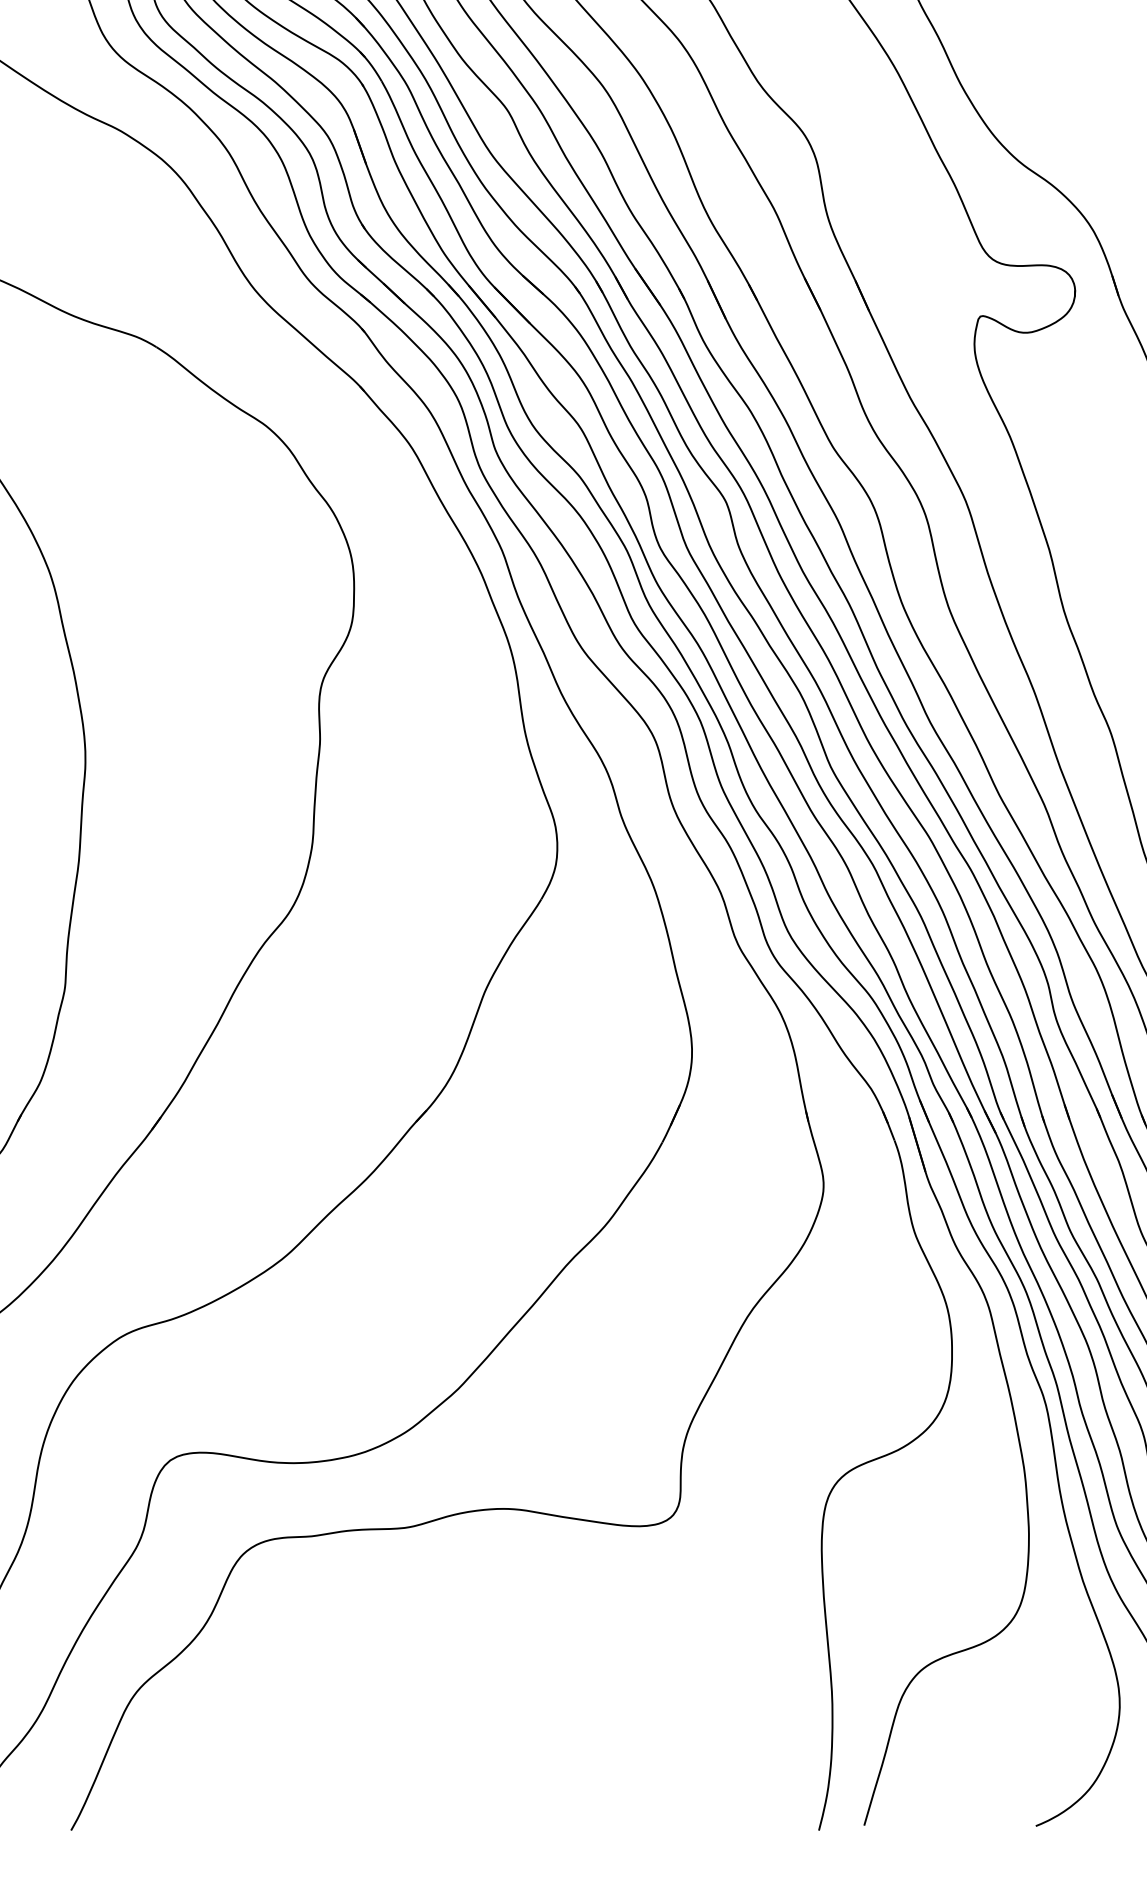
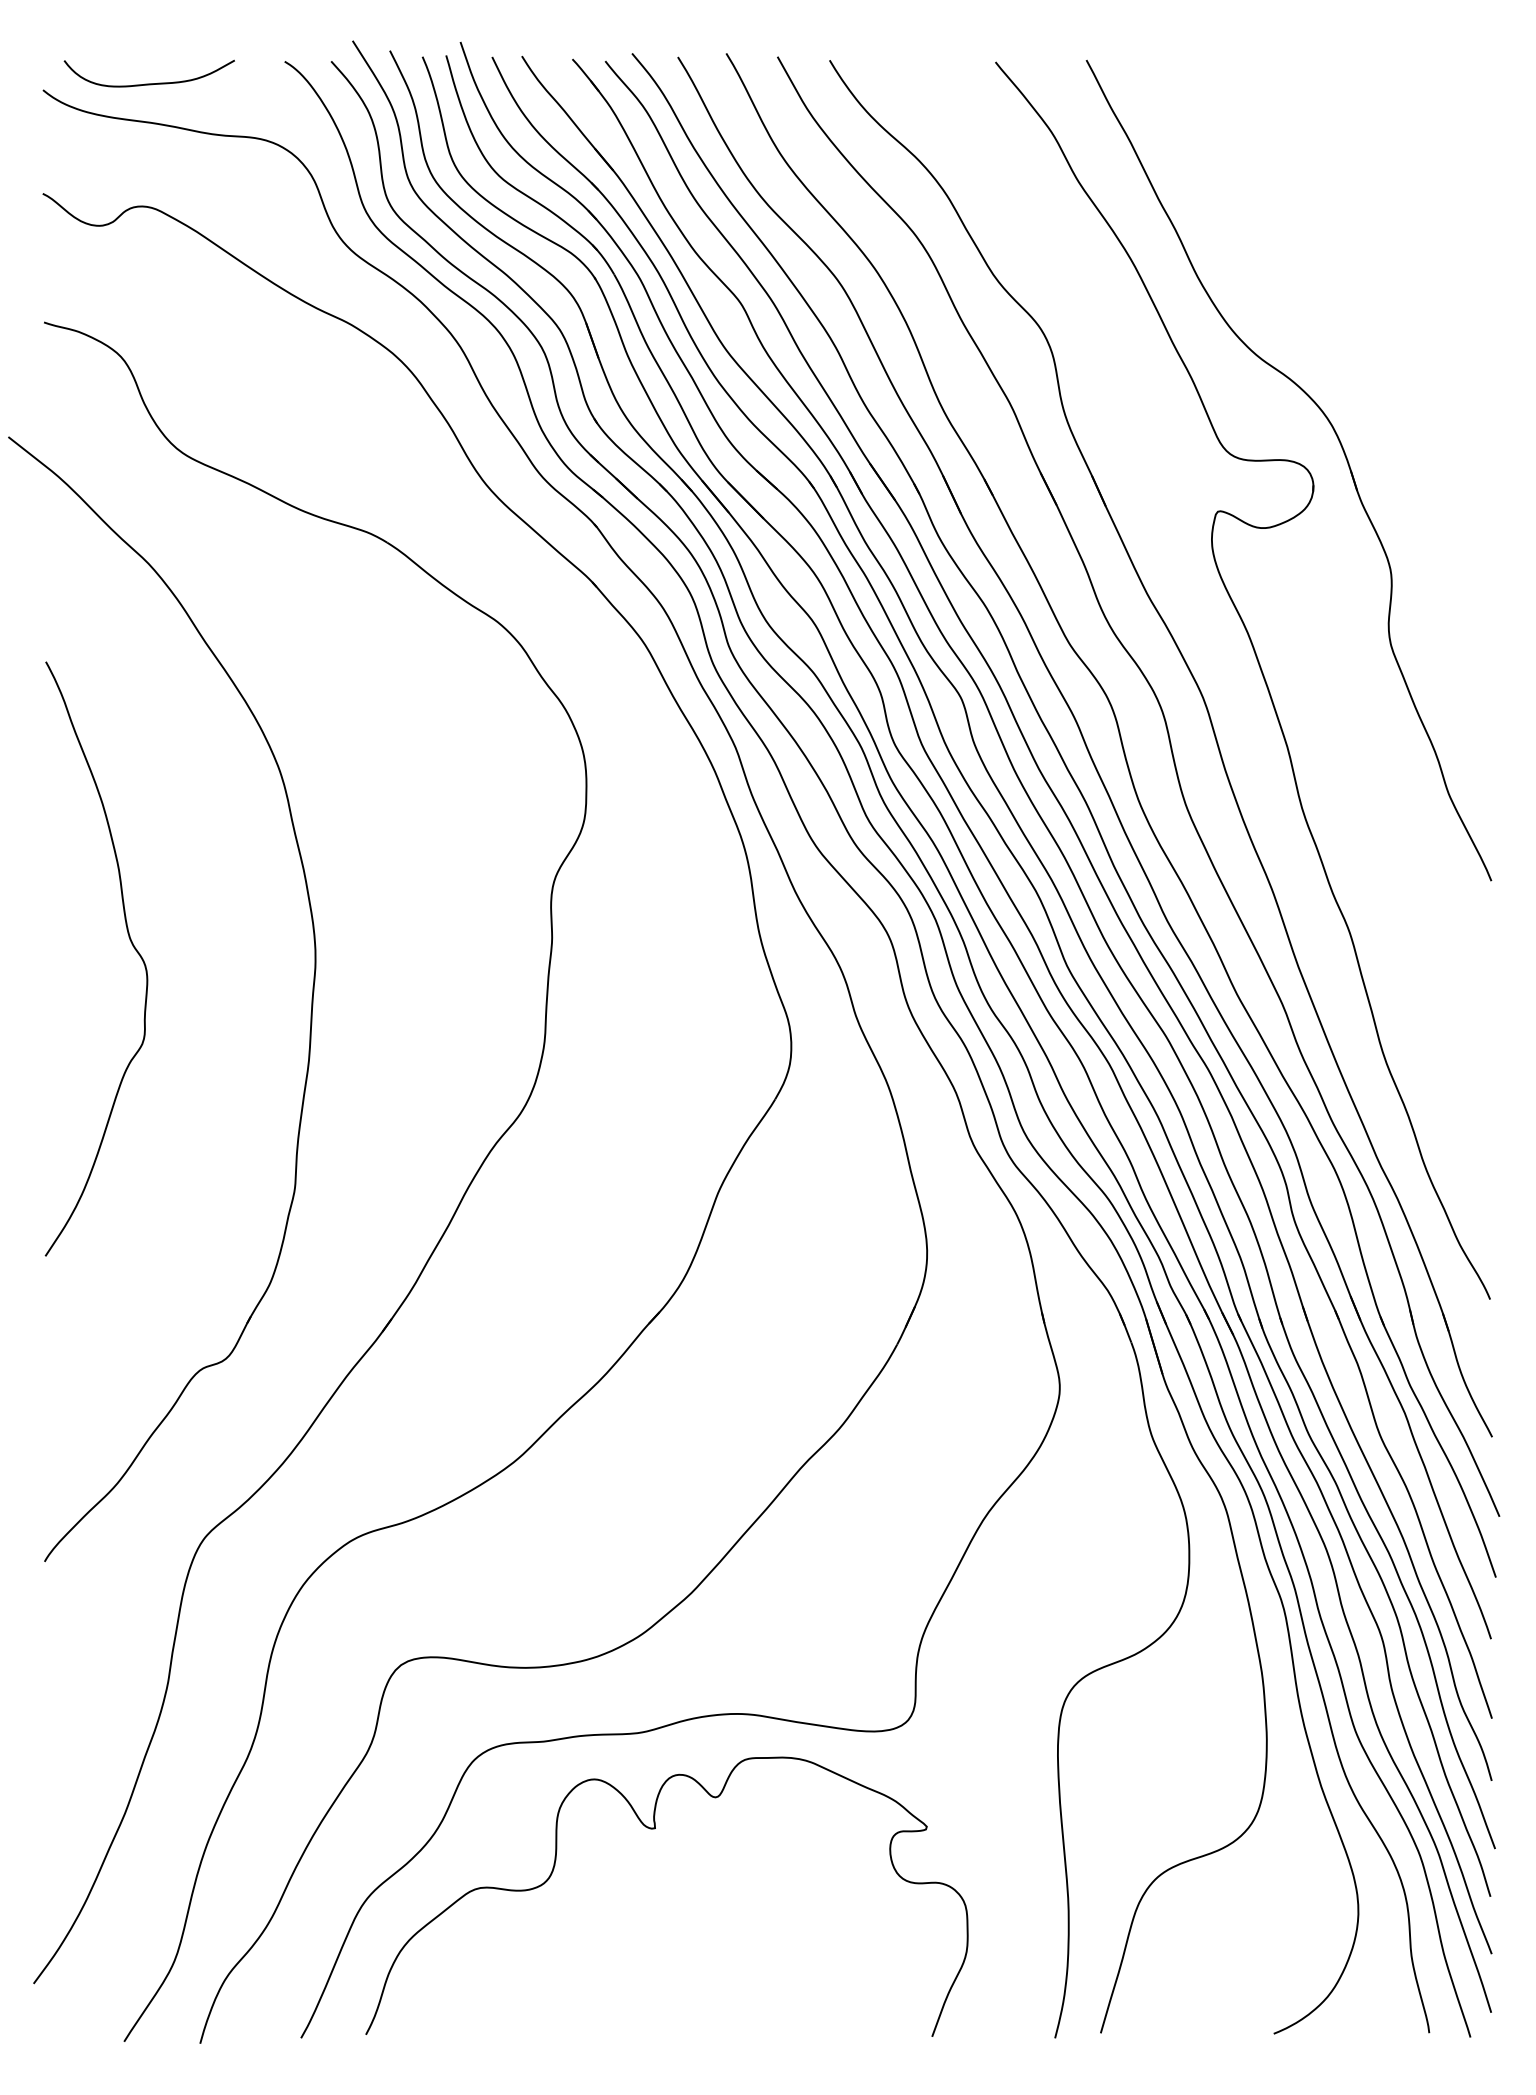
curve: (421, 1623) -> (654, 1829), added

